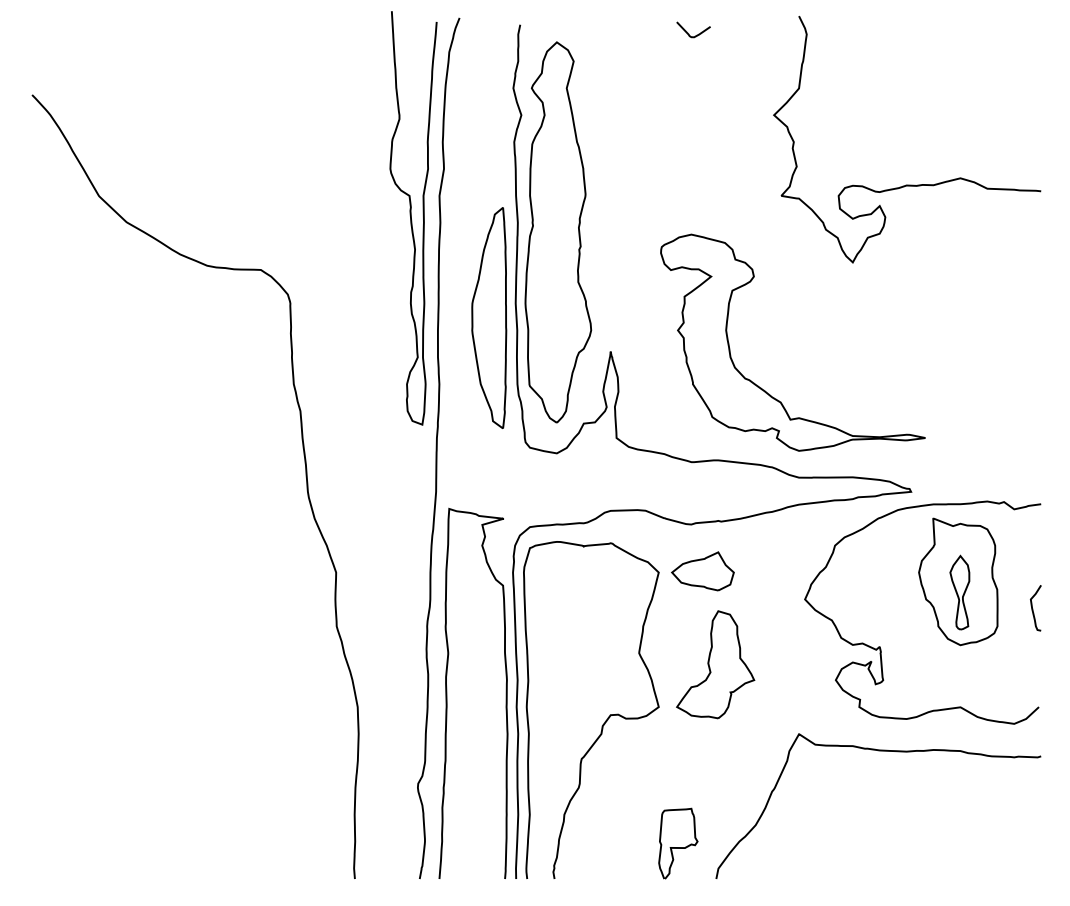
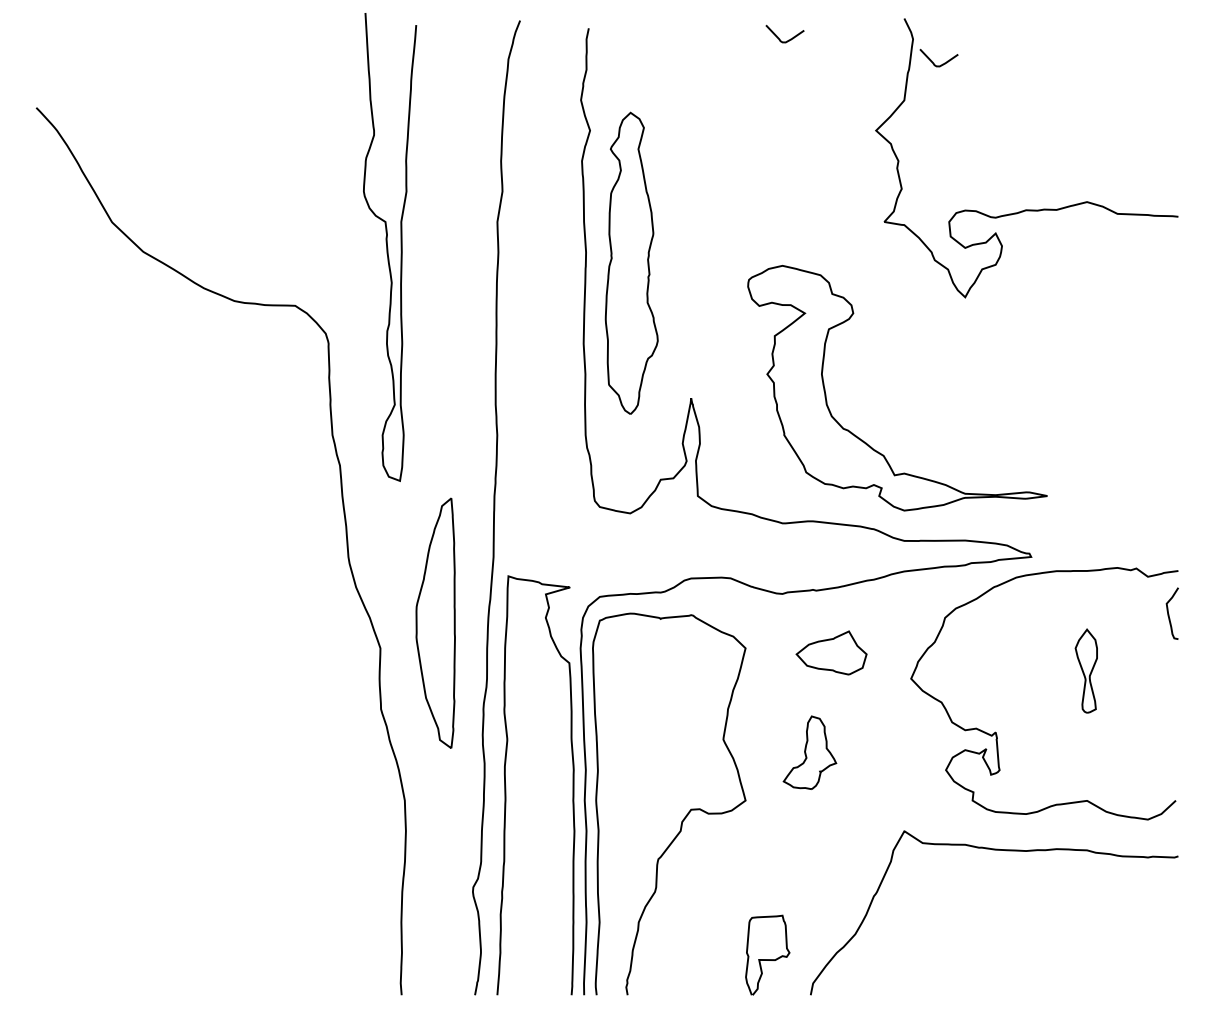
curve: (824, 54) -> (933, 62), added
curve: (412, 218) -> (388, 247), moved
part: (557, 232) -> (631, 263), size x0.7
part: (489, 317) -> (435, 622), moved
part: (702, 570) -> (831, 652), moved
part: (958, 581) -> (1084, 658), removed
curve: (1033, 608) -> (1169, 614), moved
part: (715, 664) -> (809, 752), size x0.6

